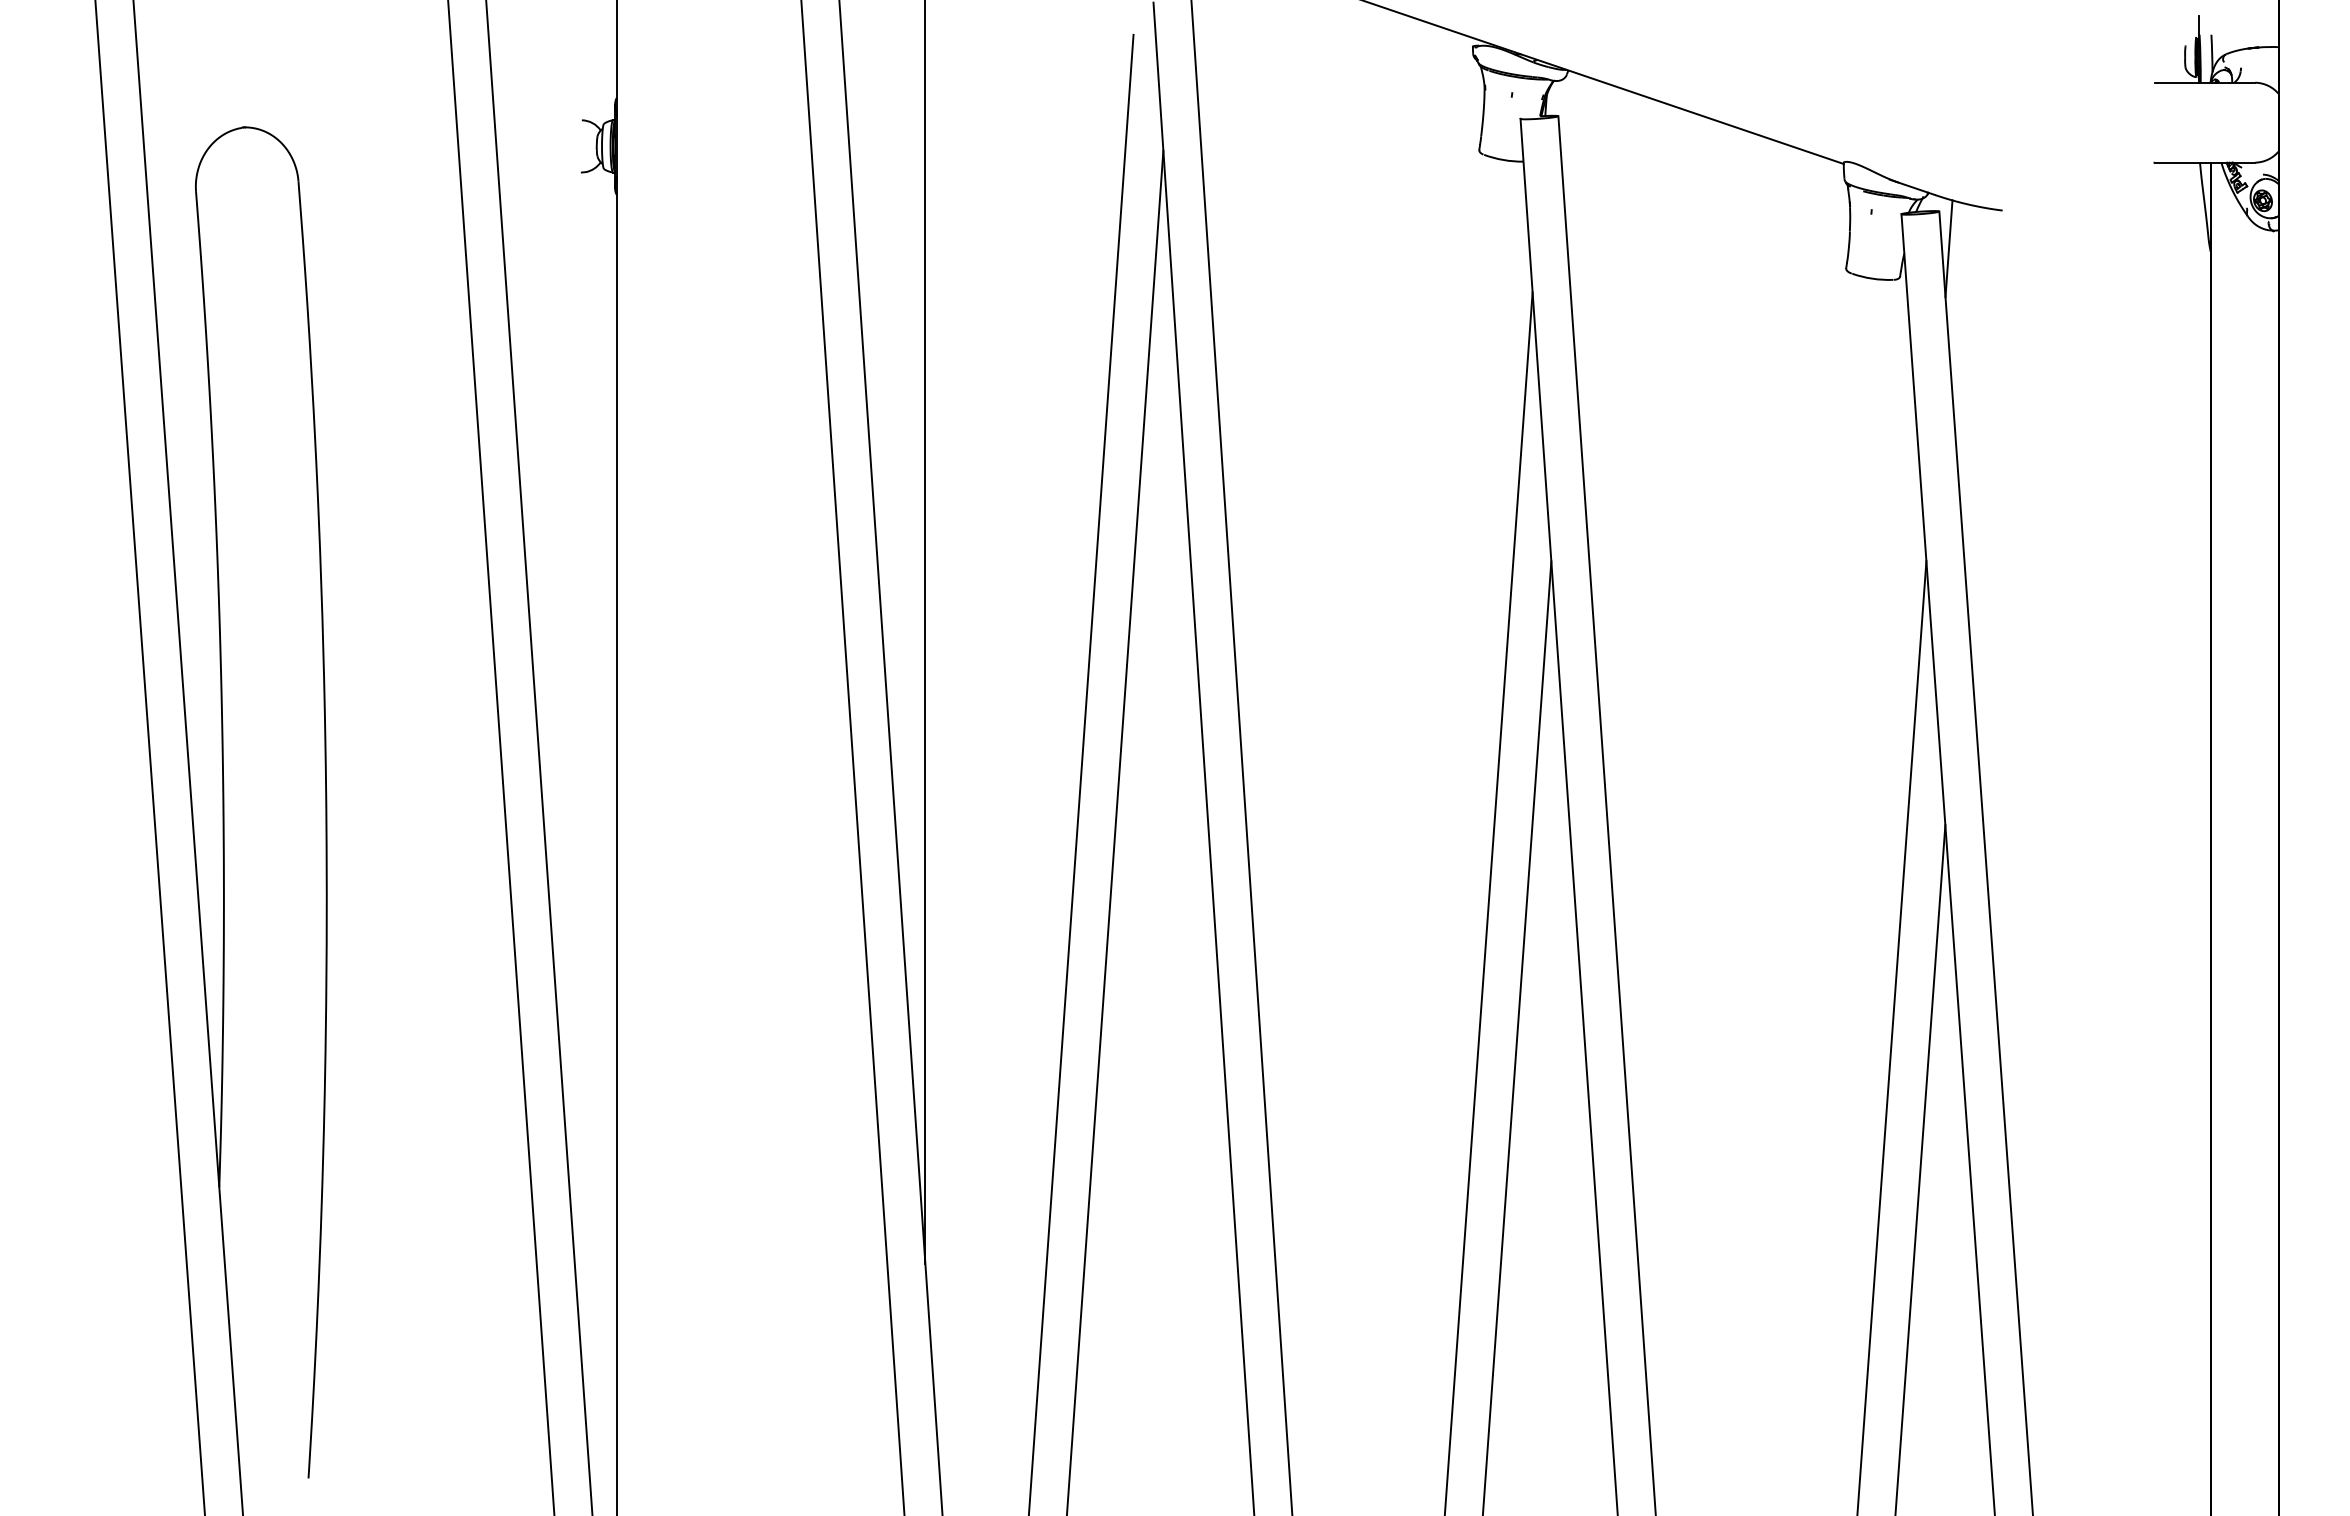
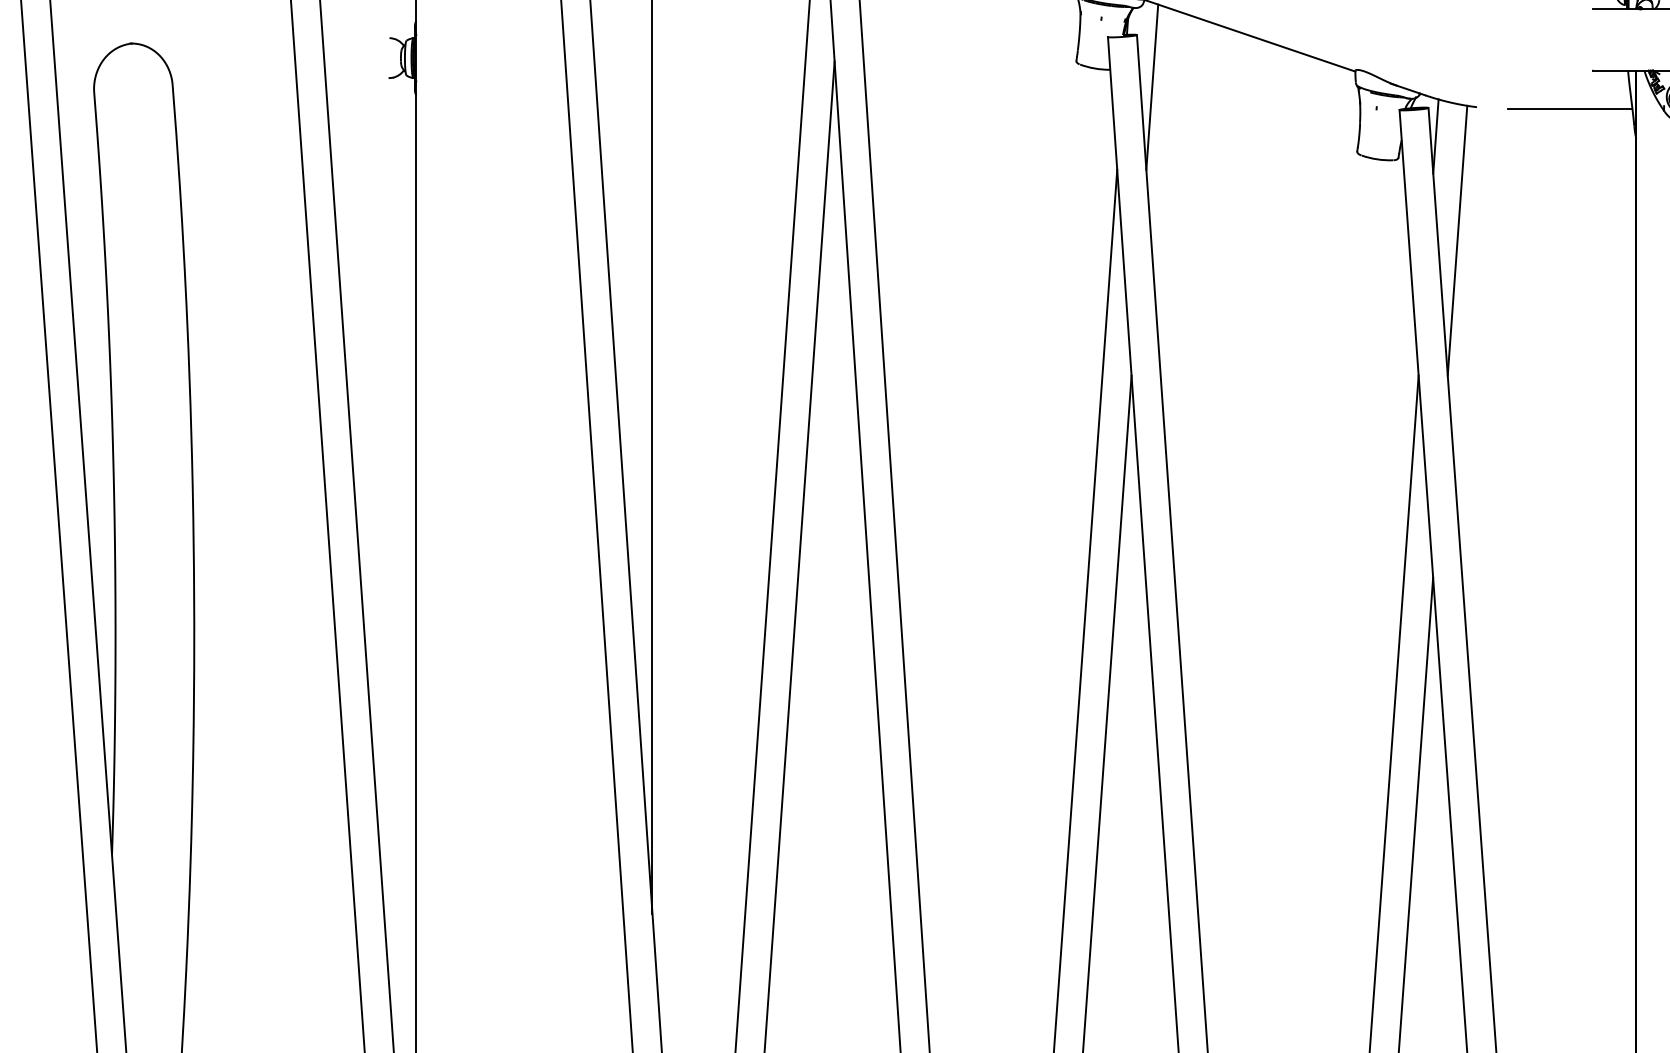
line: (1578, 184) -> (1152, 87), added
line: (2124, 213) -> (1570, 109), added
line: (1976, 384) -> (1456, 240), added

